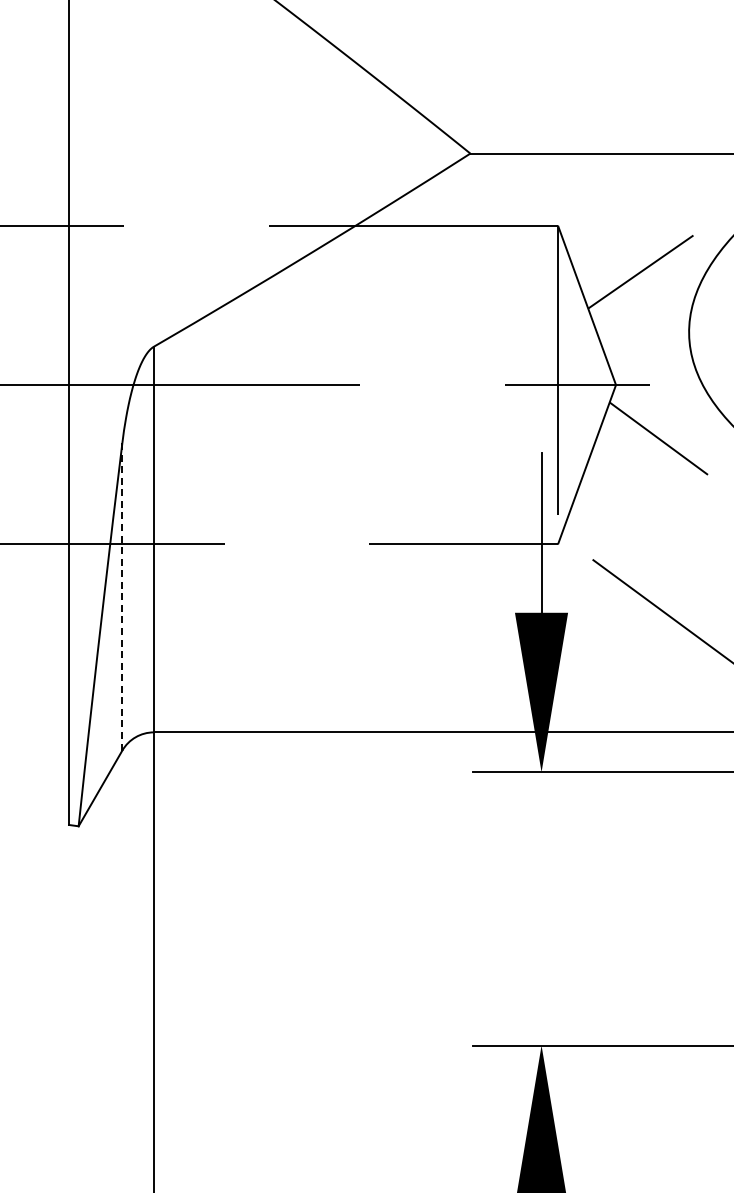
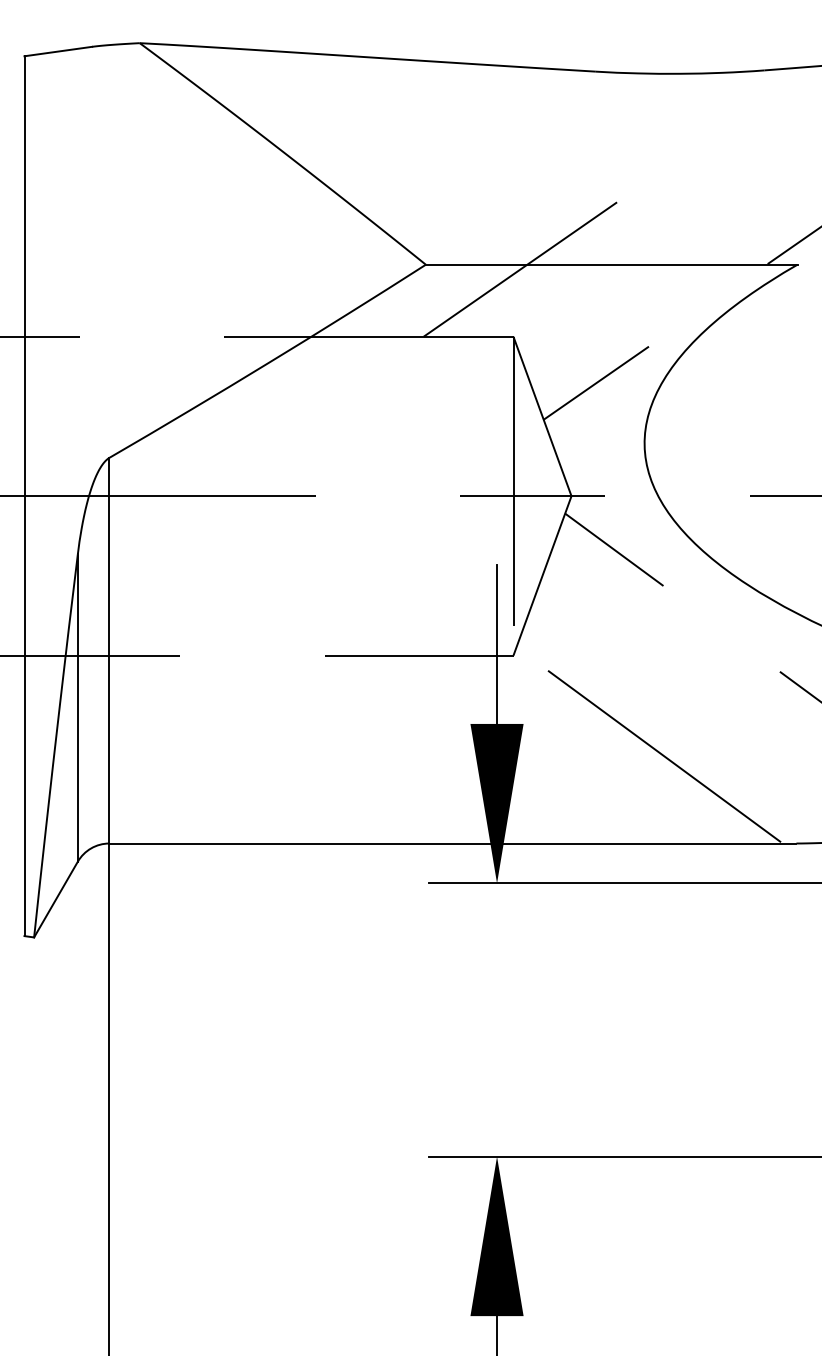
line: (565, 158) -> (520, 269), added
line: (122, 597) -> (77, 708), dashed -> solid

